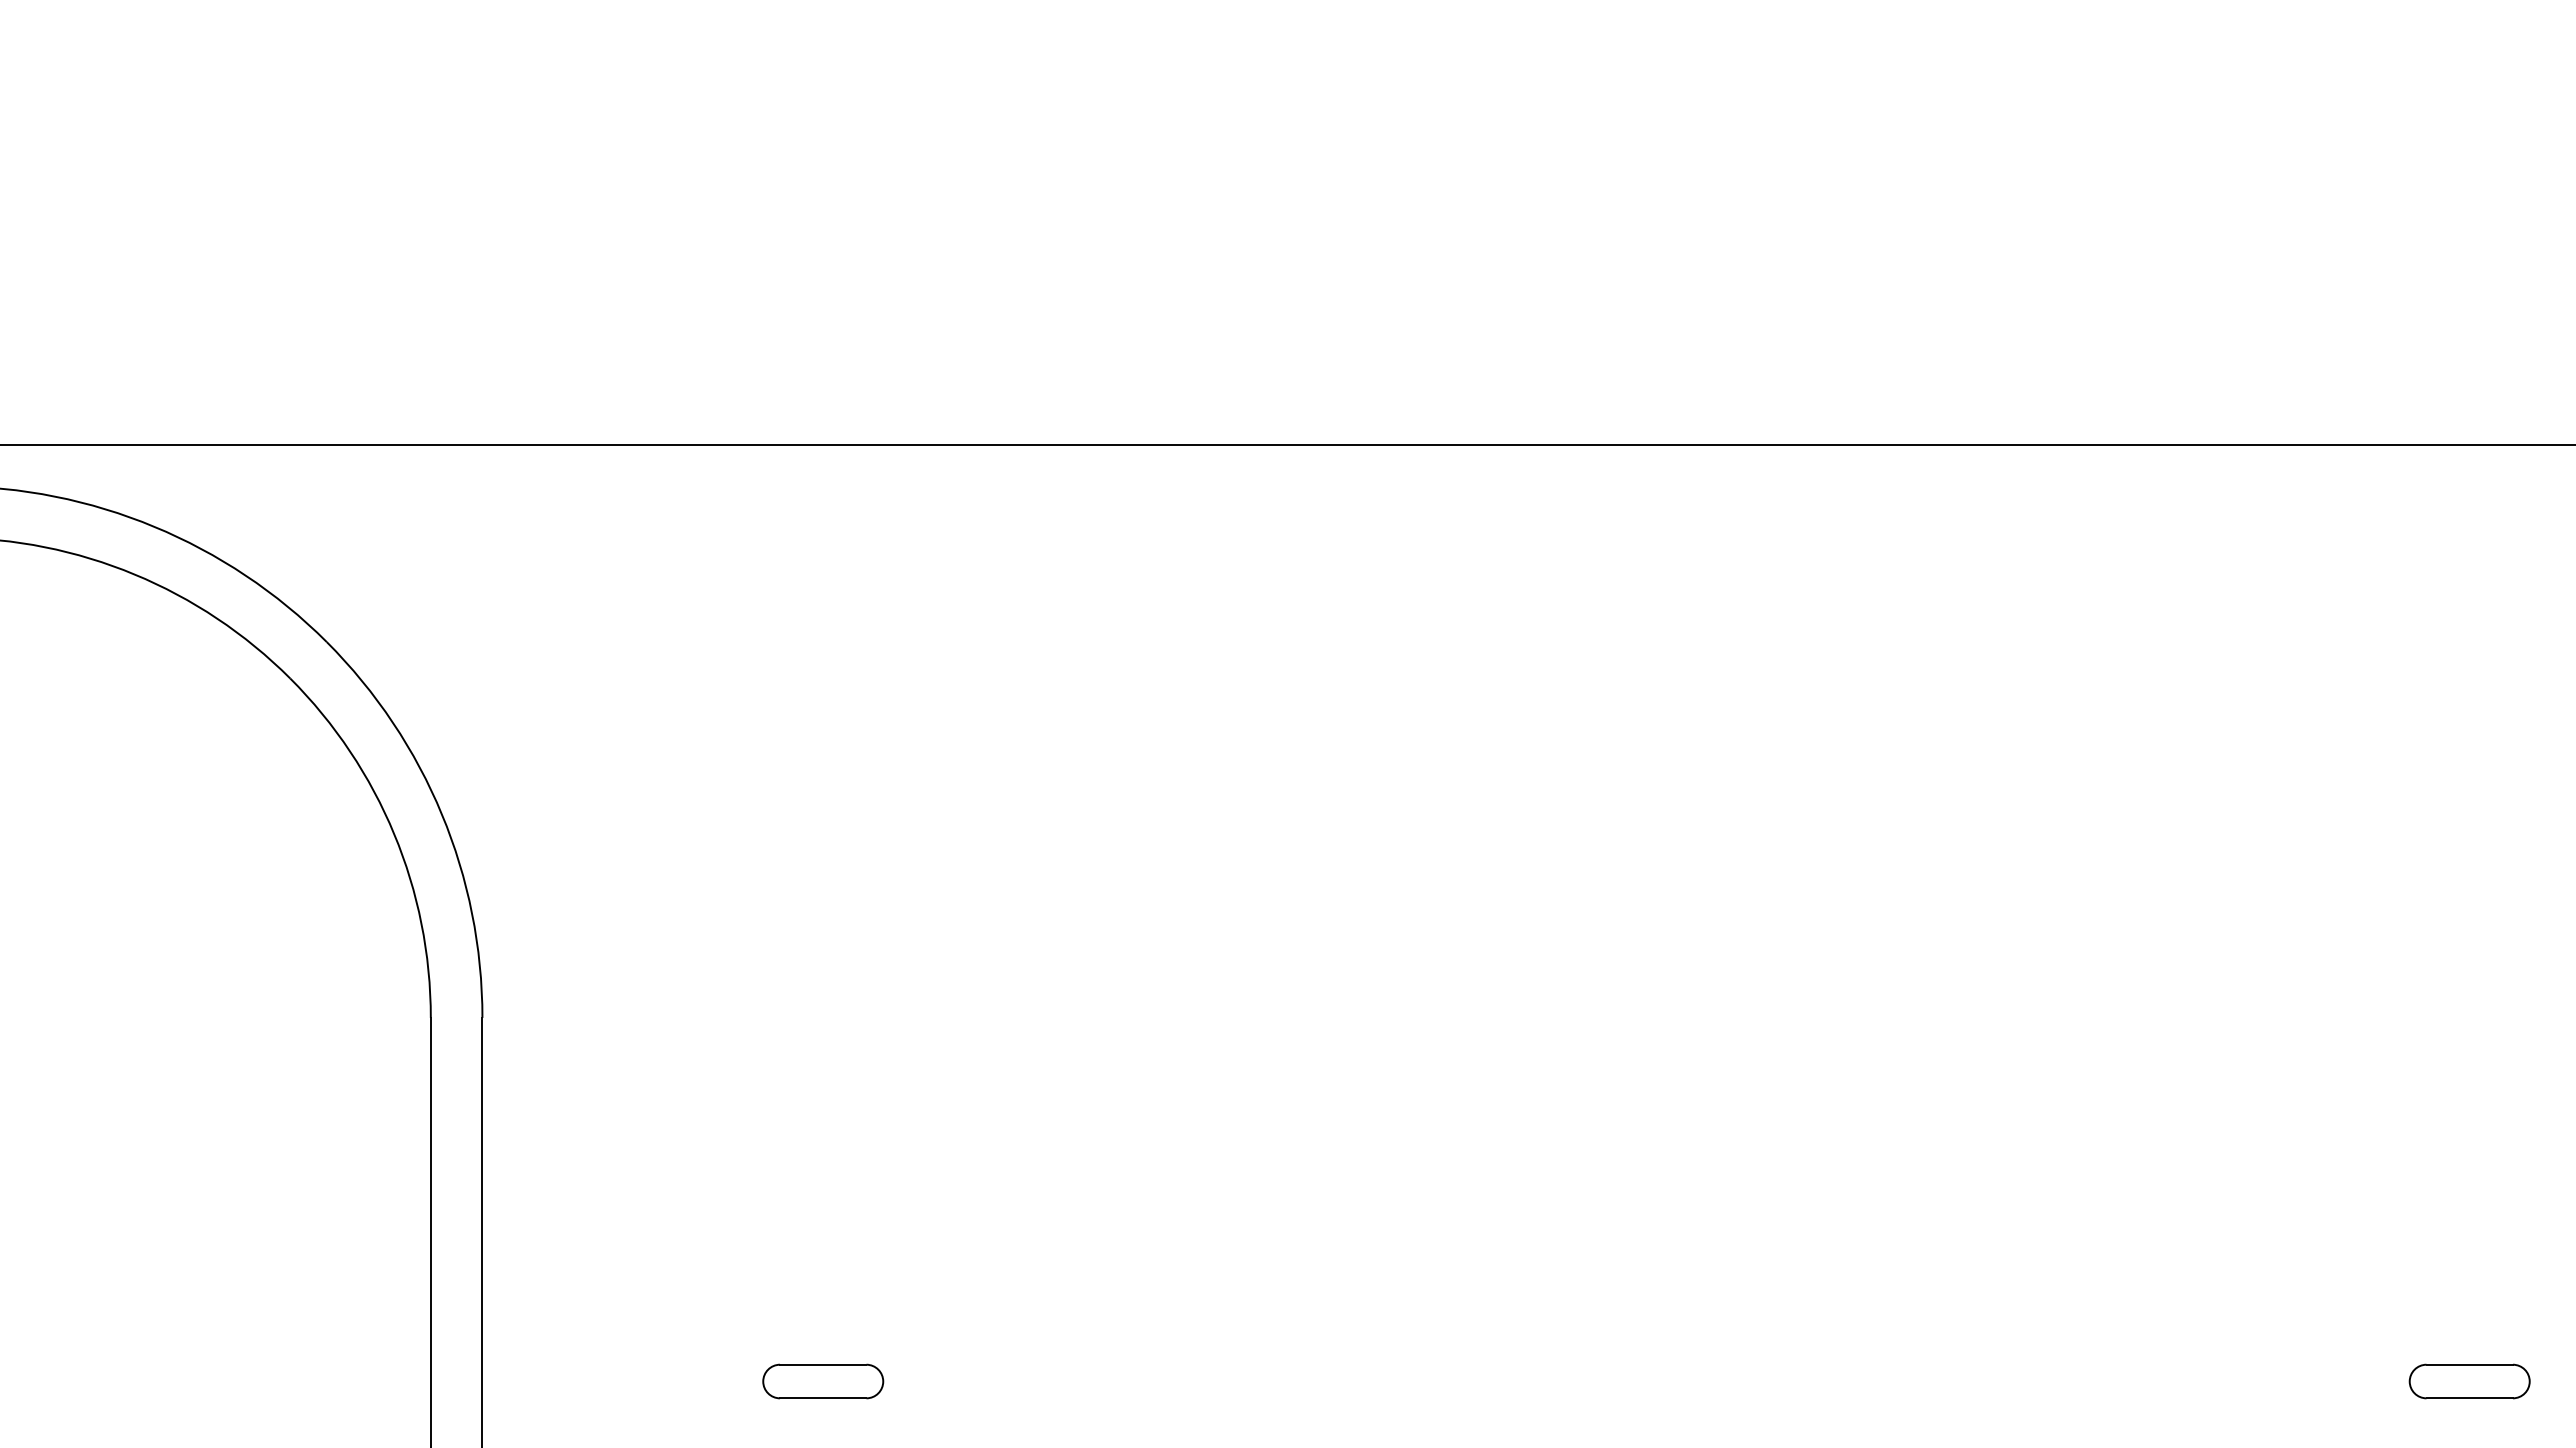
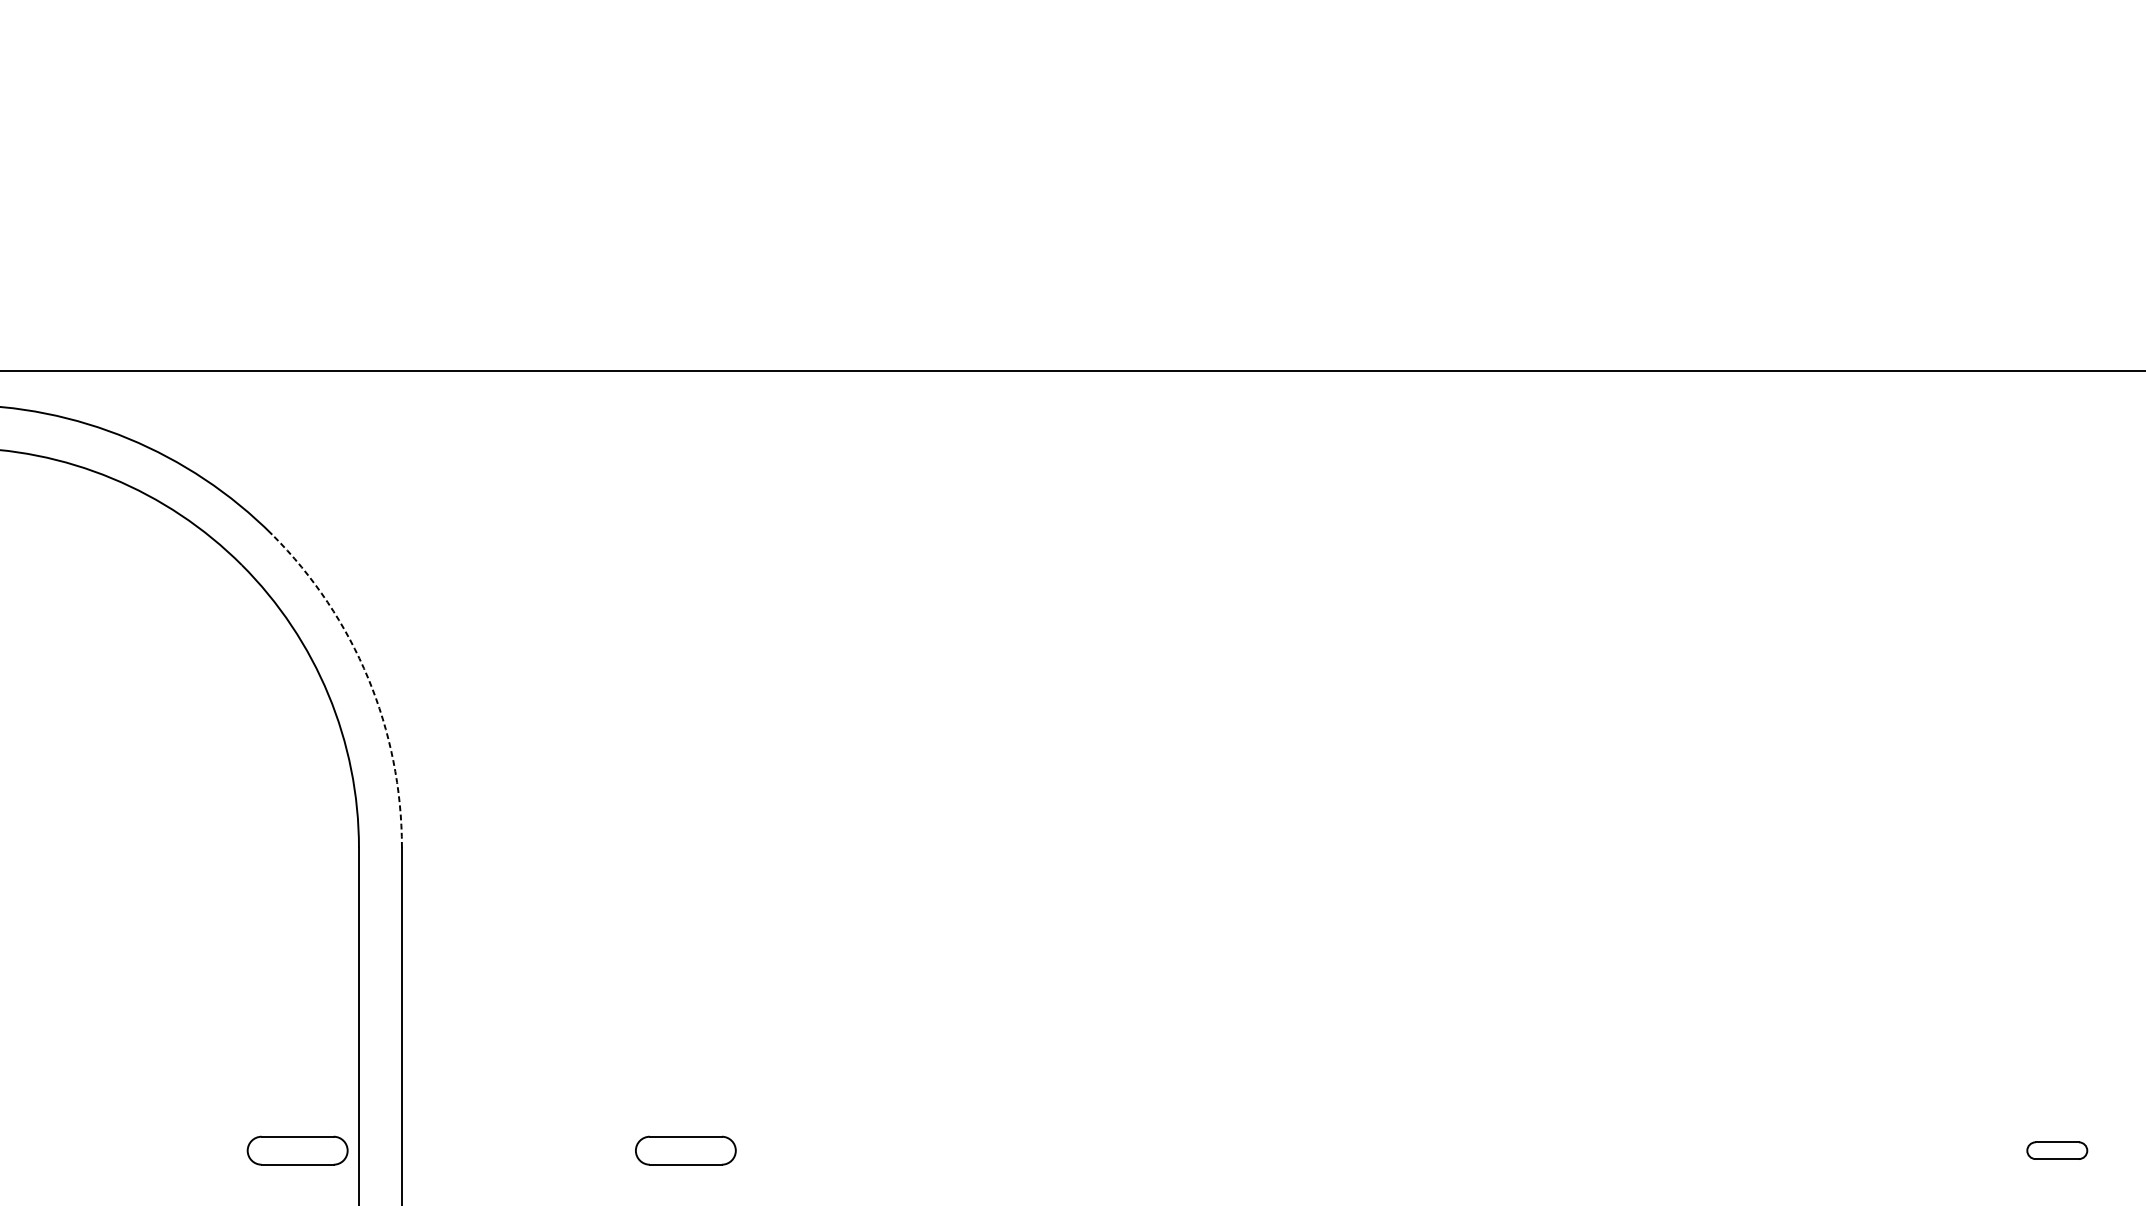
arc: (441, 814) -> (367, 678), solid -> dashed
part: (357, 1381) -> (297, 1150), added
part: (2469, 1381) -> (2057, 1150), size x0.6

